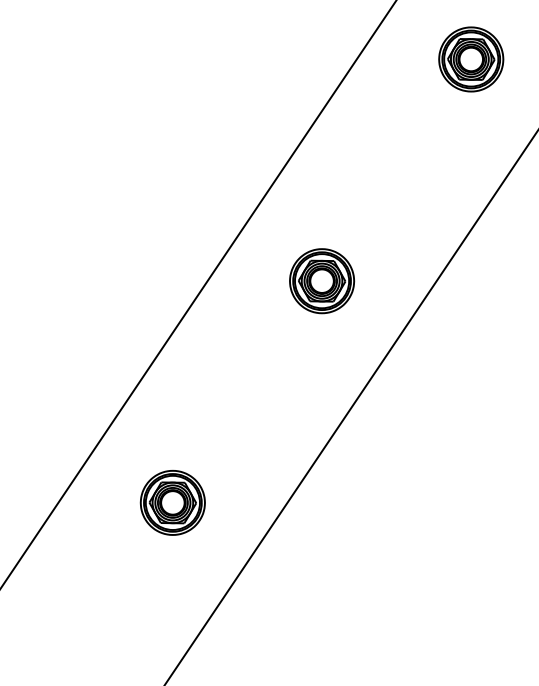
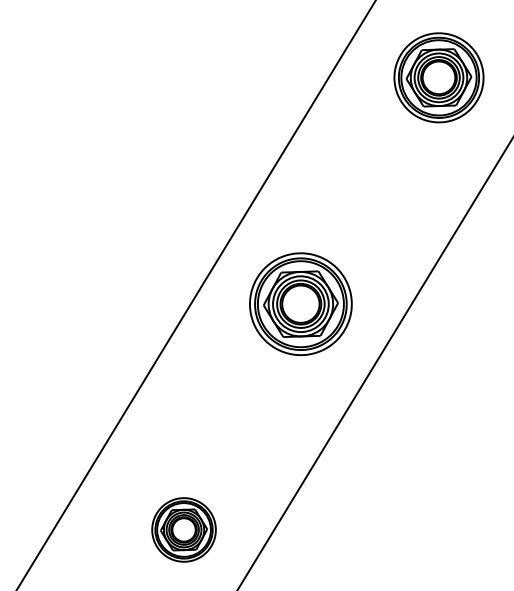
part: (471, 59) -> (439, 77), size x1.4
part: (322, 281) -> (301, 304), size x1.6
part: (172, 502) -> (183, 529), moved

